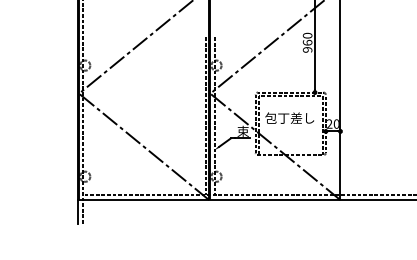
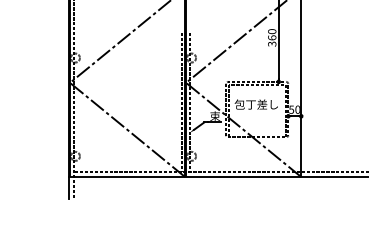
text: (307, 49) -> (272, 43), 960 -> 360
text: (329, 123) -> (291, 109), 20 -> 50

